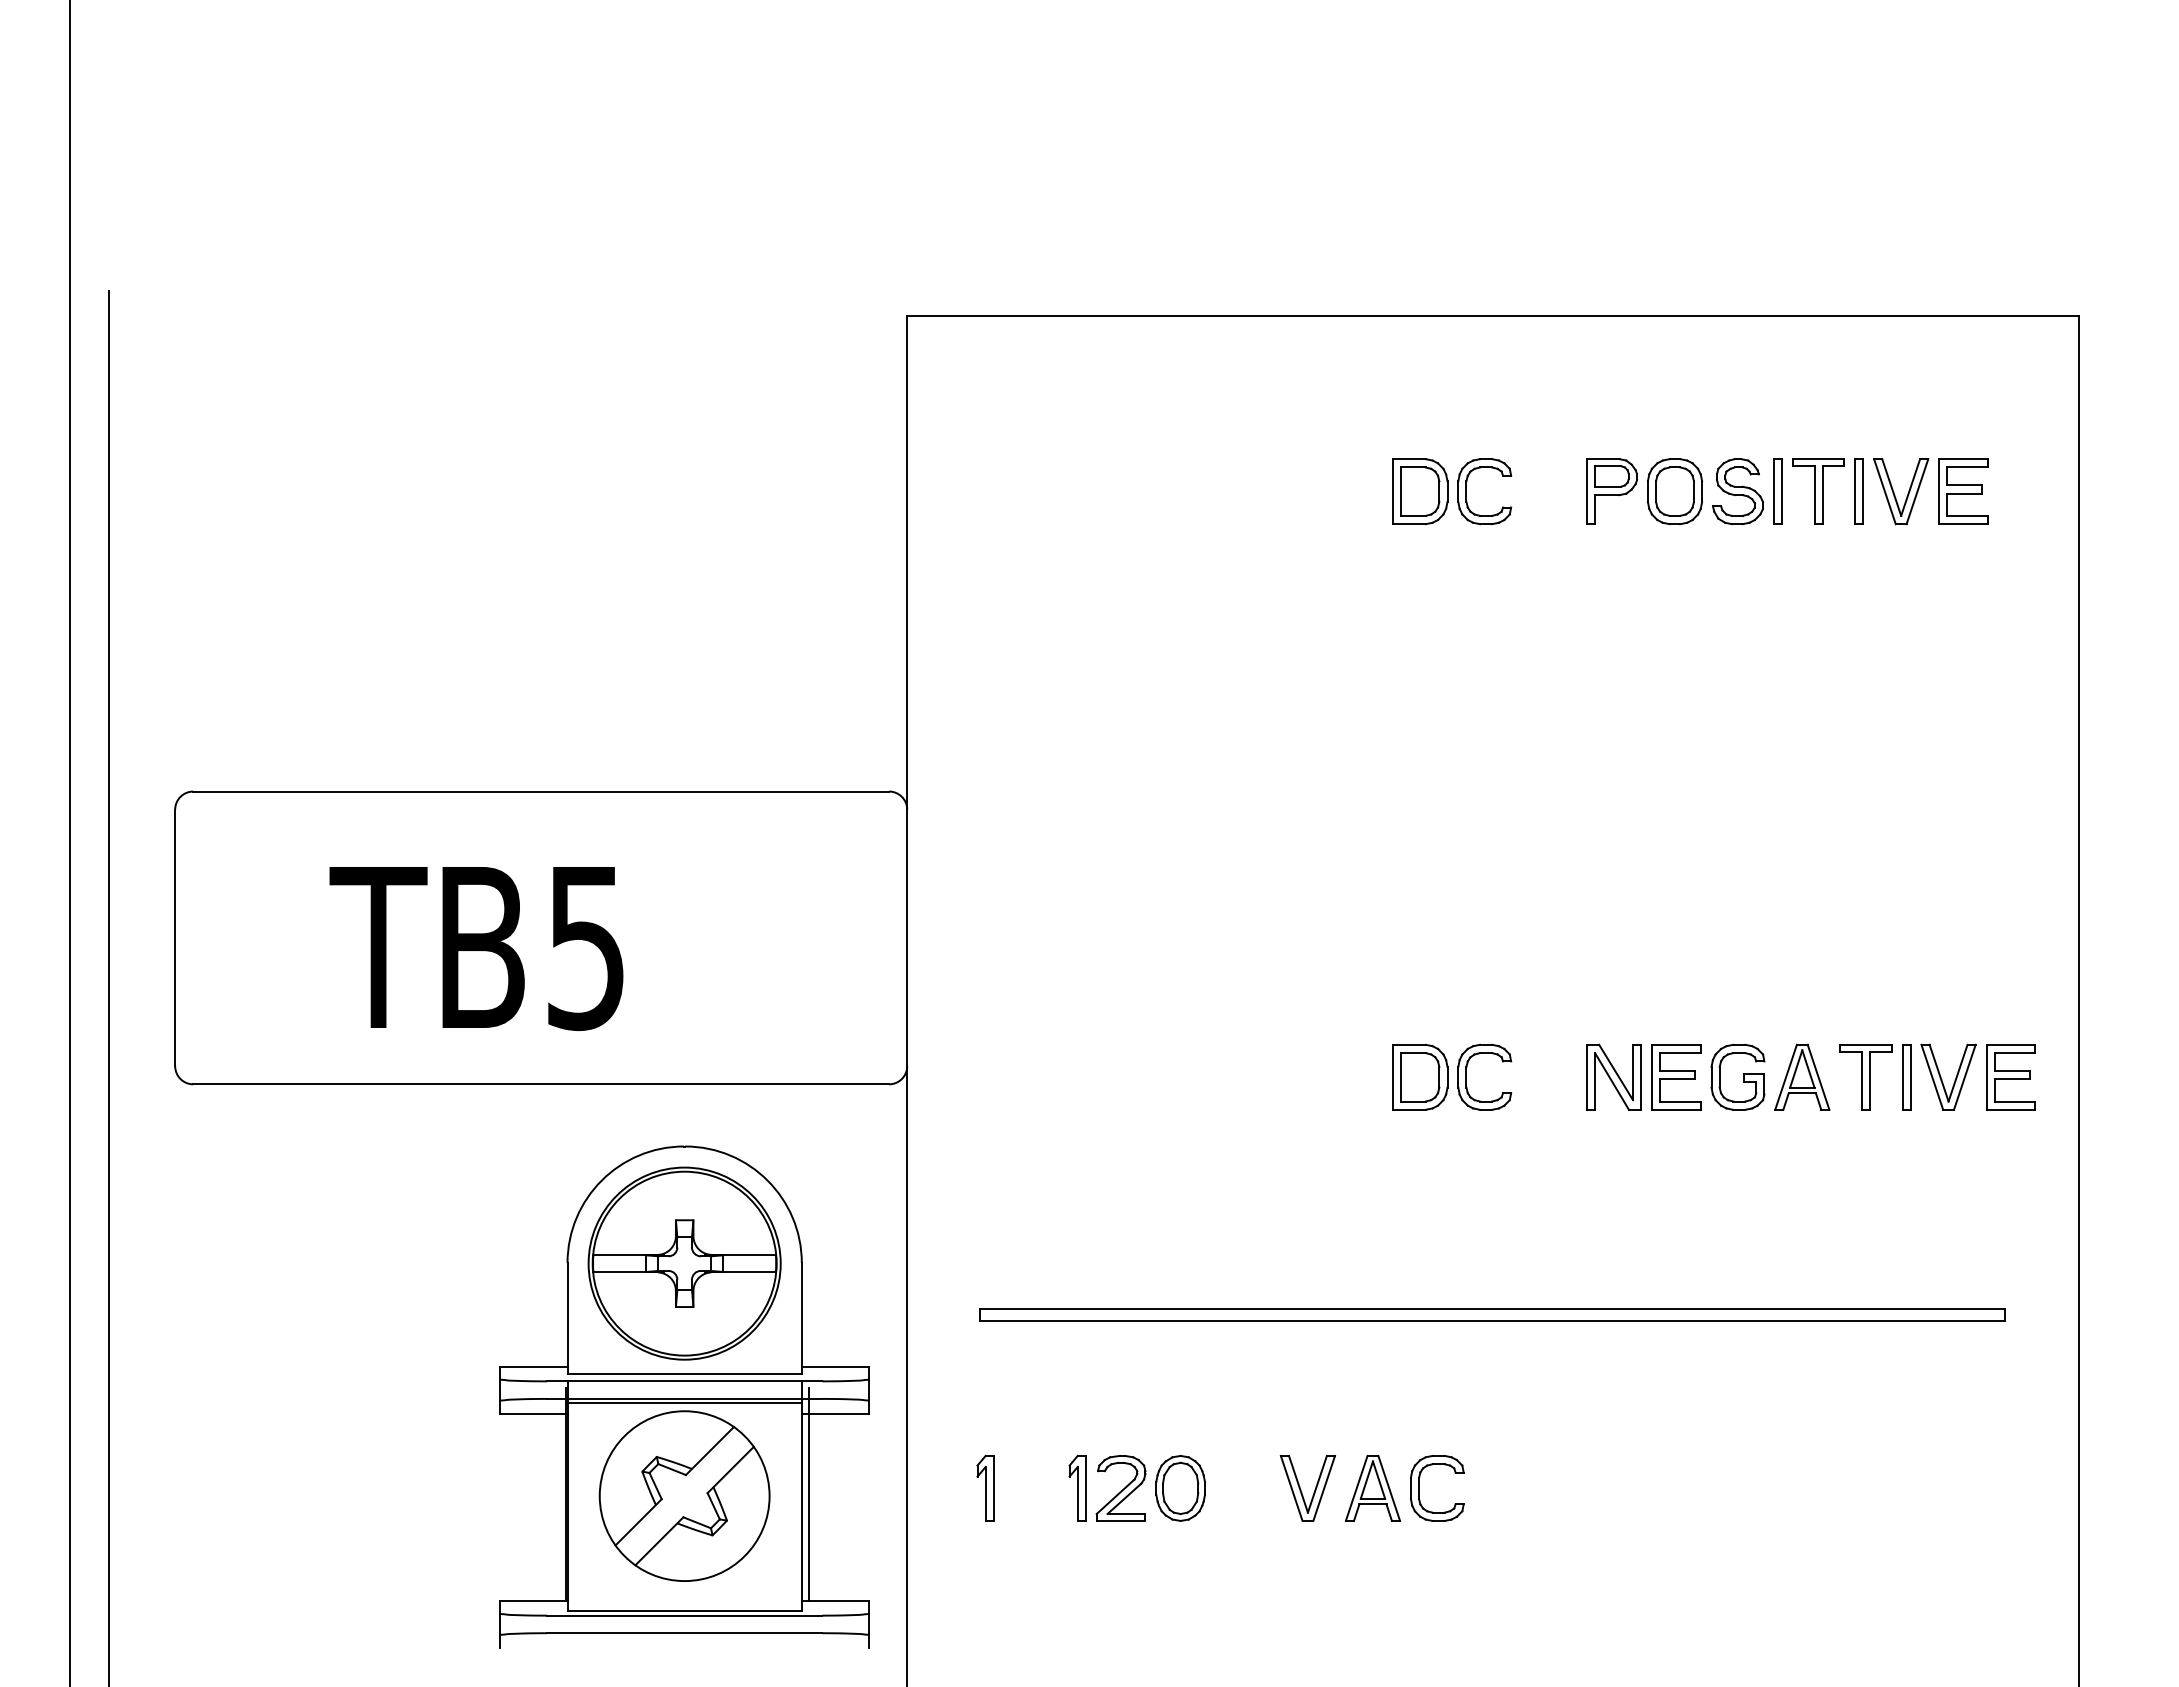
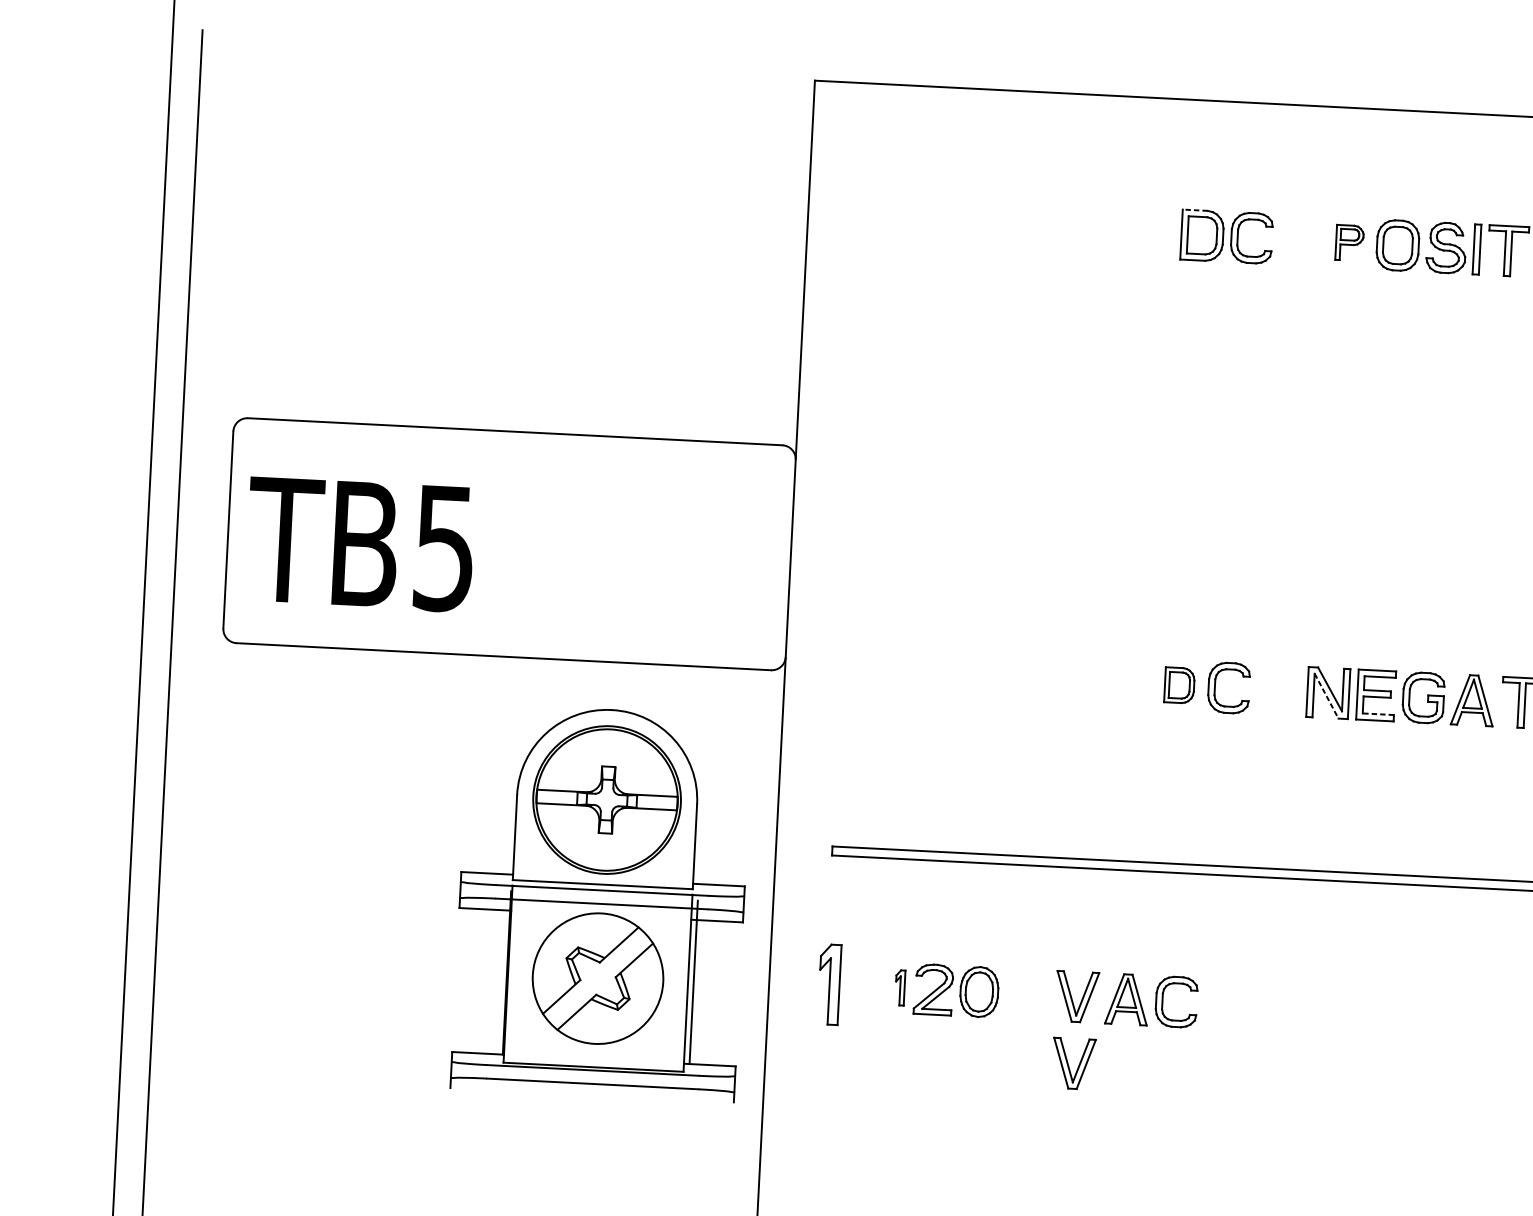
line: (1409, 459) -> (1195, 210), solid -> dashed
part: (1612, 491) -> (1349, 242), size x0.7
text: (476, 949) -> (360, 545), moved
part: (1420, 1076) -> (1179, 684), size x0.7
line: (1612, 1081) -> (1326, 696), solid -> dashed
line: (1679, 1101) -> (1377, 714), solid -> dashed
line: (684, 1403) -> (601, 907), removed
part: (985, 1487) -> (829, 983), size x1.6
part: (1077, 1487) -> (900, 987), size x0.7
part: (1301, 1576) -> (1068, 1064), added

